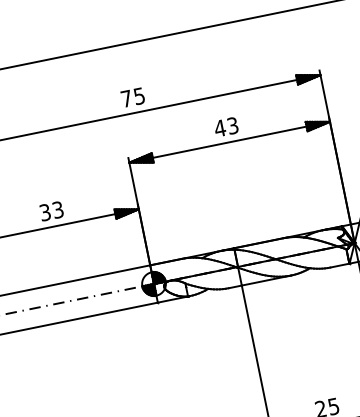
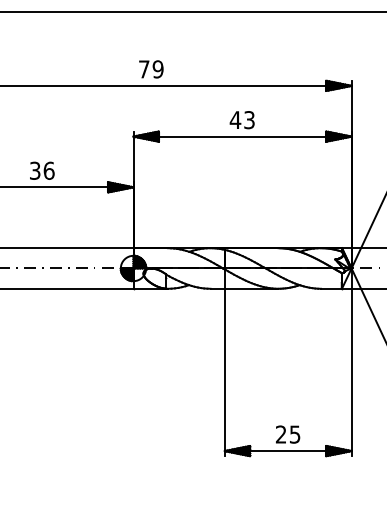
text: (138, 96) -> (157, 69), 75 -> 79
text: (57, 209) -> (48, 170), 33 -> 36

